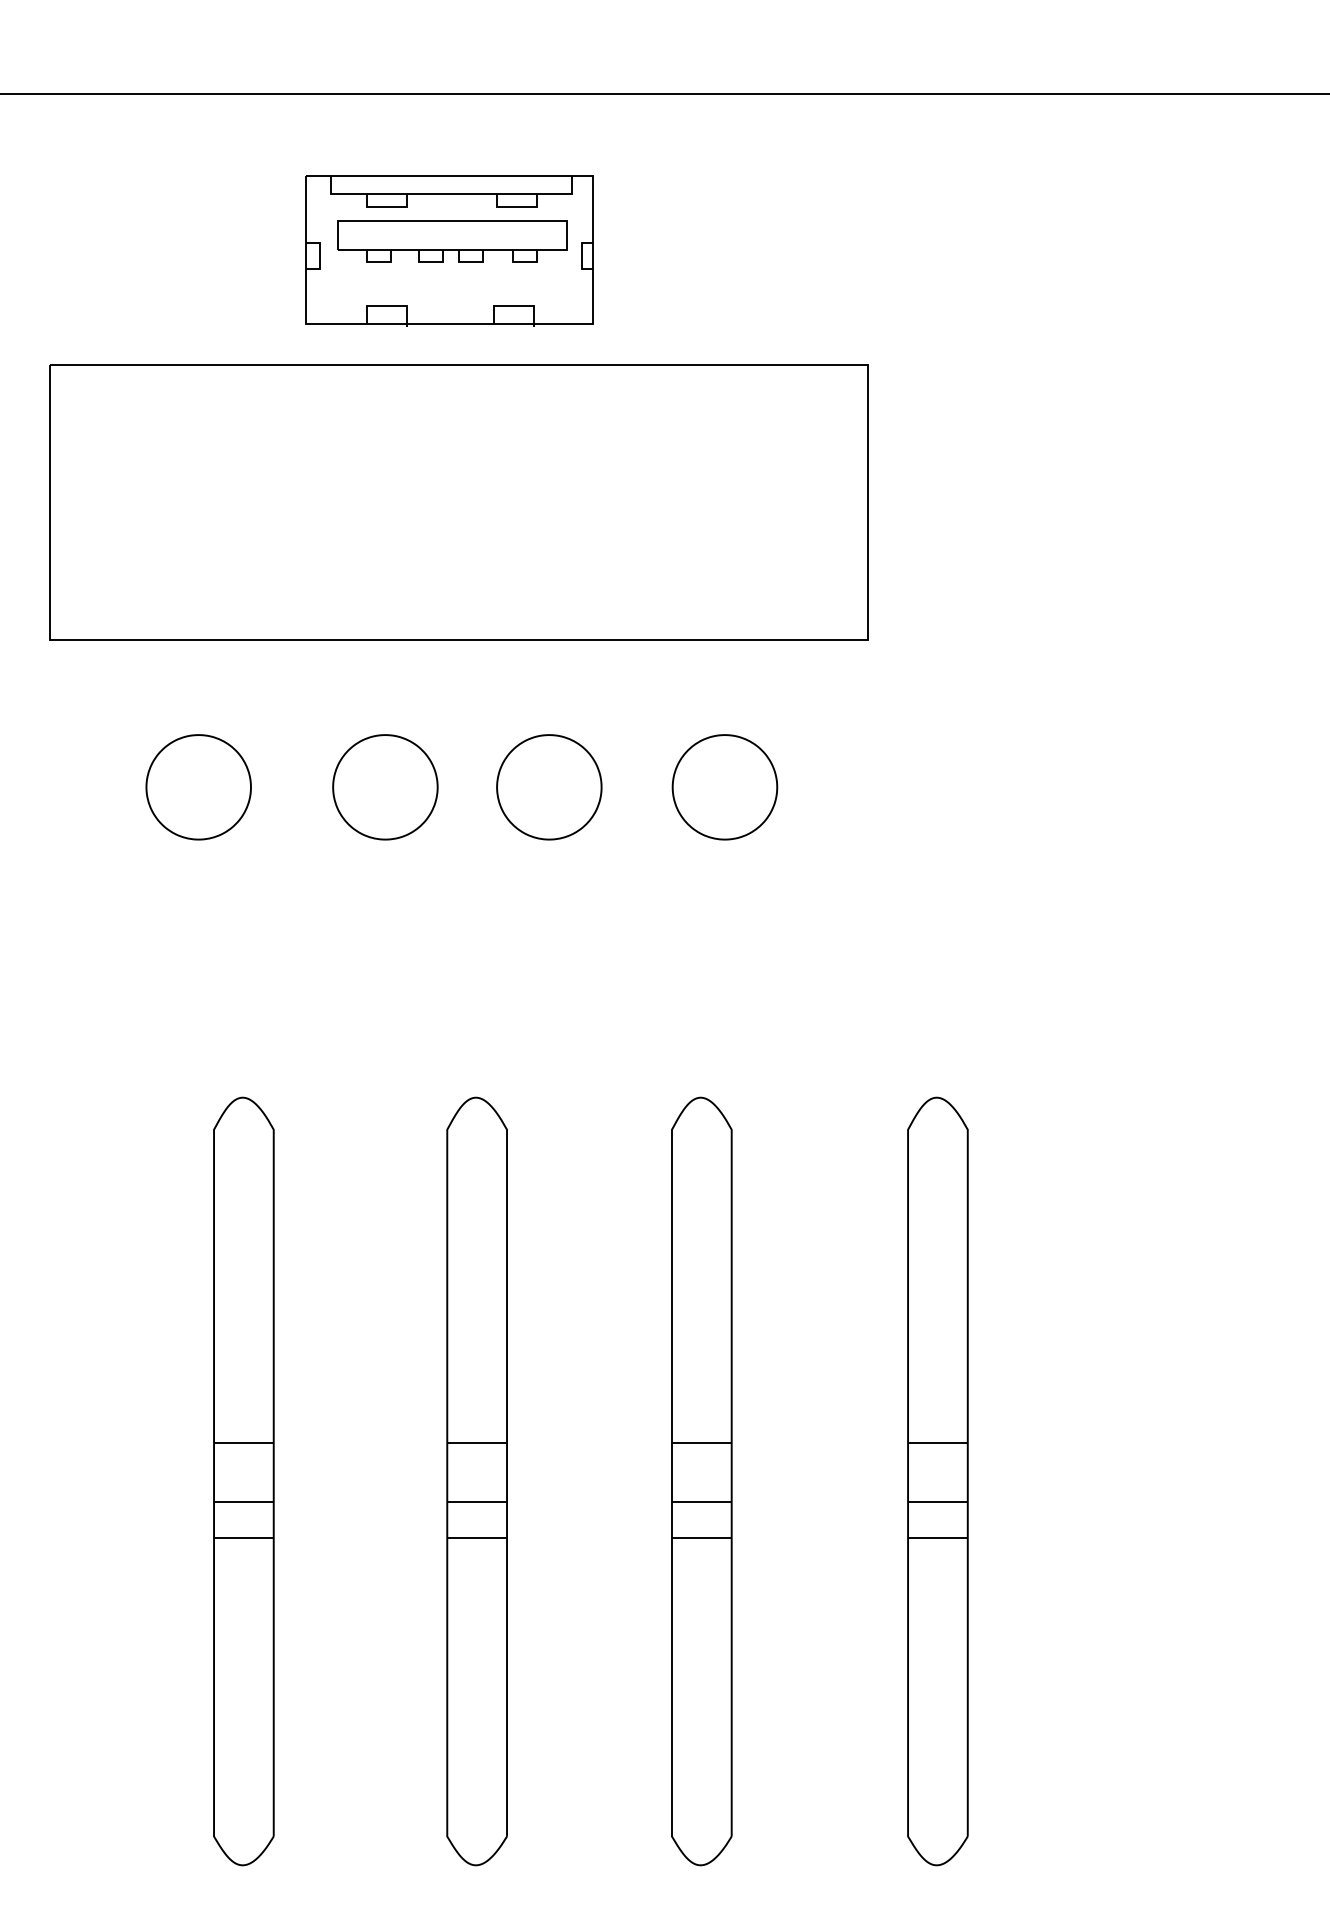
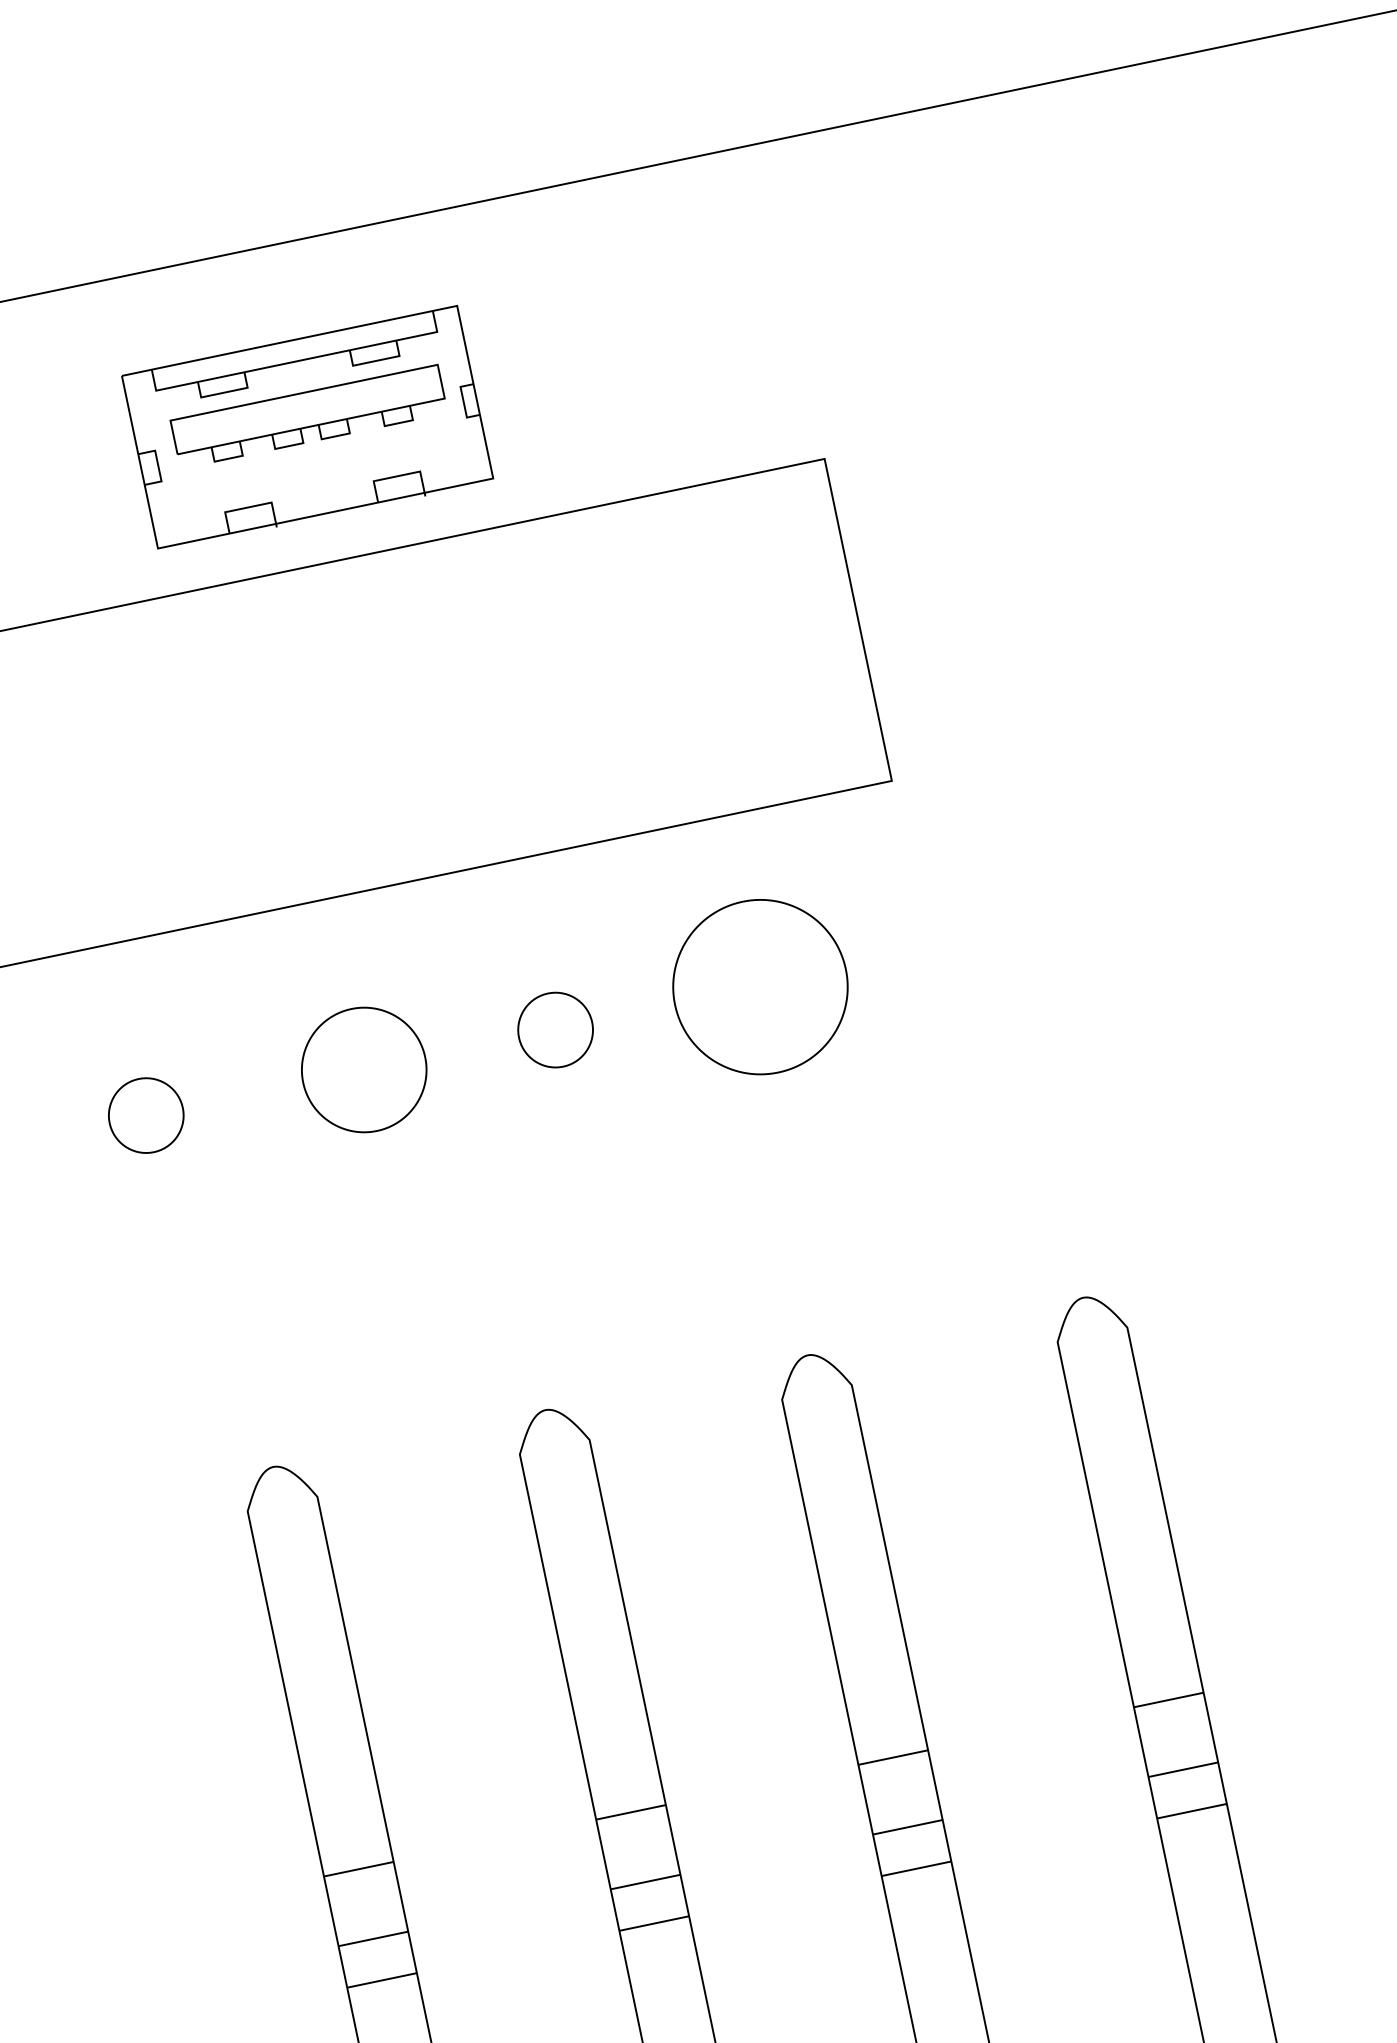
part: (198, 787) -> (146, 1115), size x0.6
part: (549, 787) -> (555, 1030), size x0.6
part: (724, 787) -> (759, 987), size x1.4

